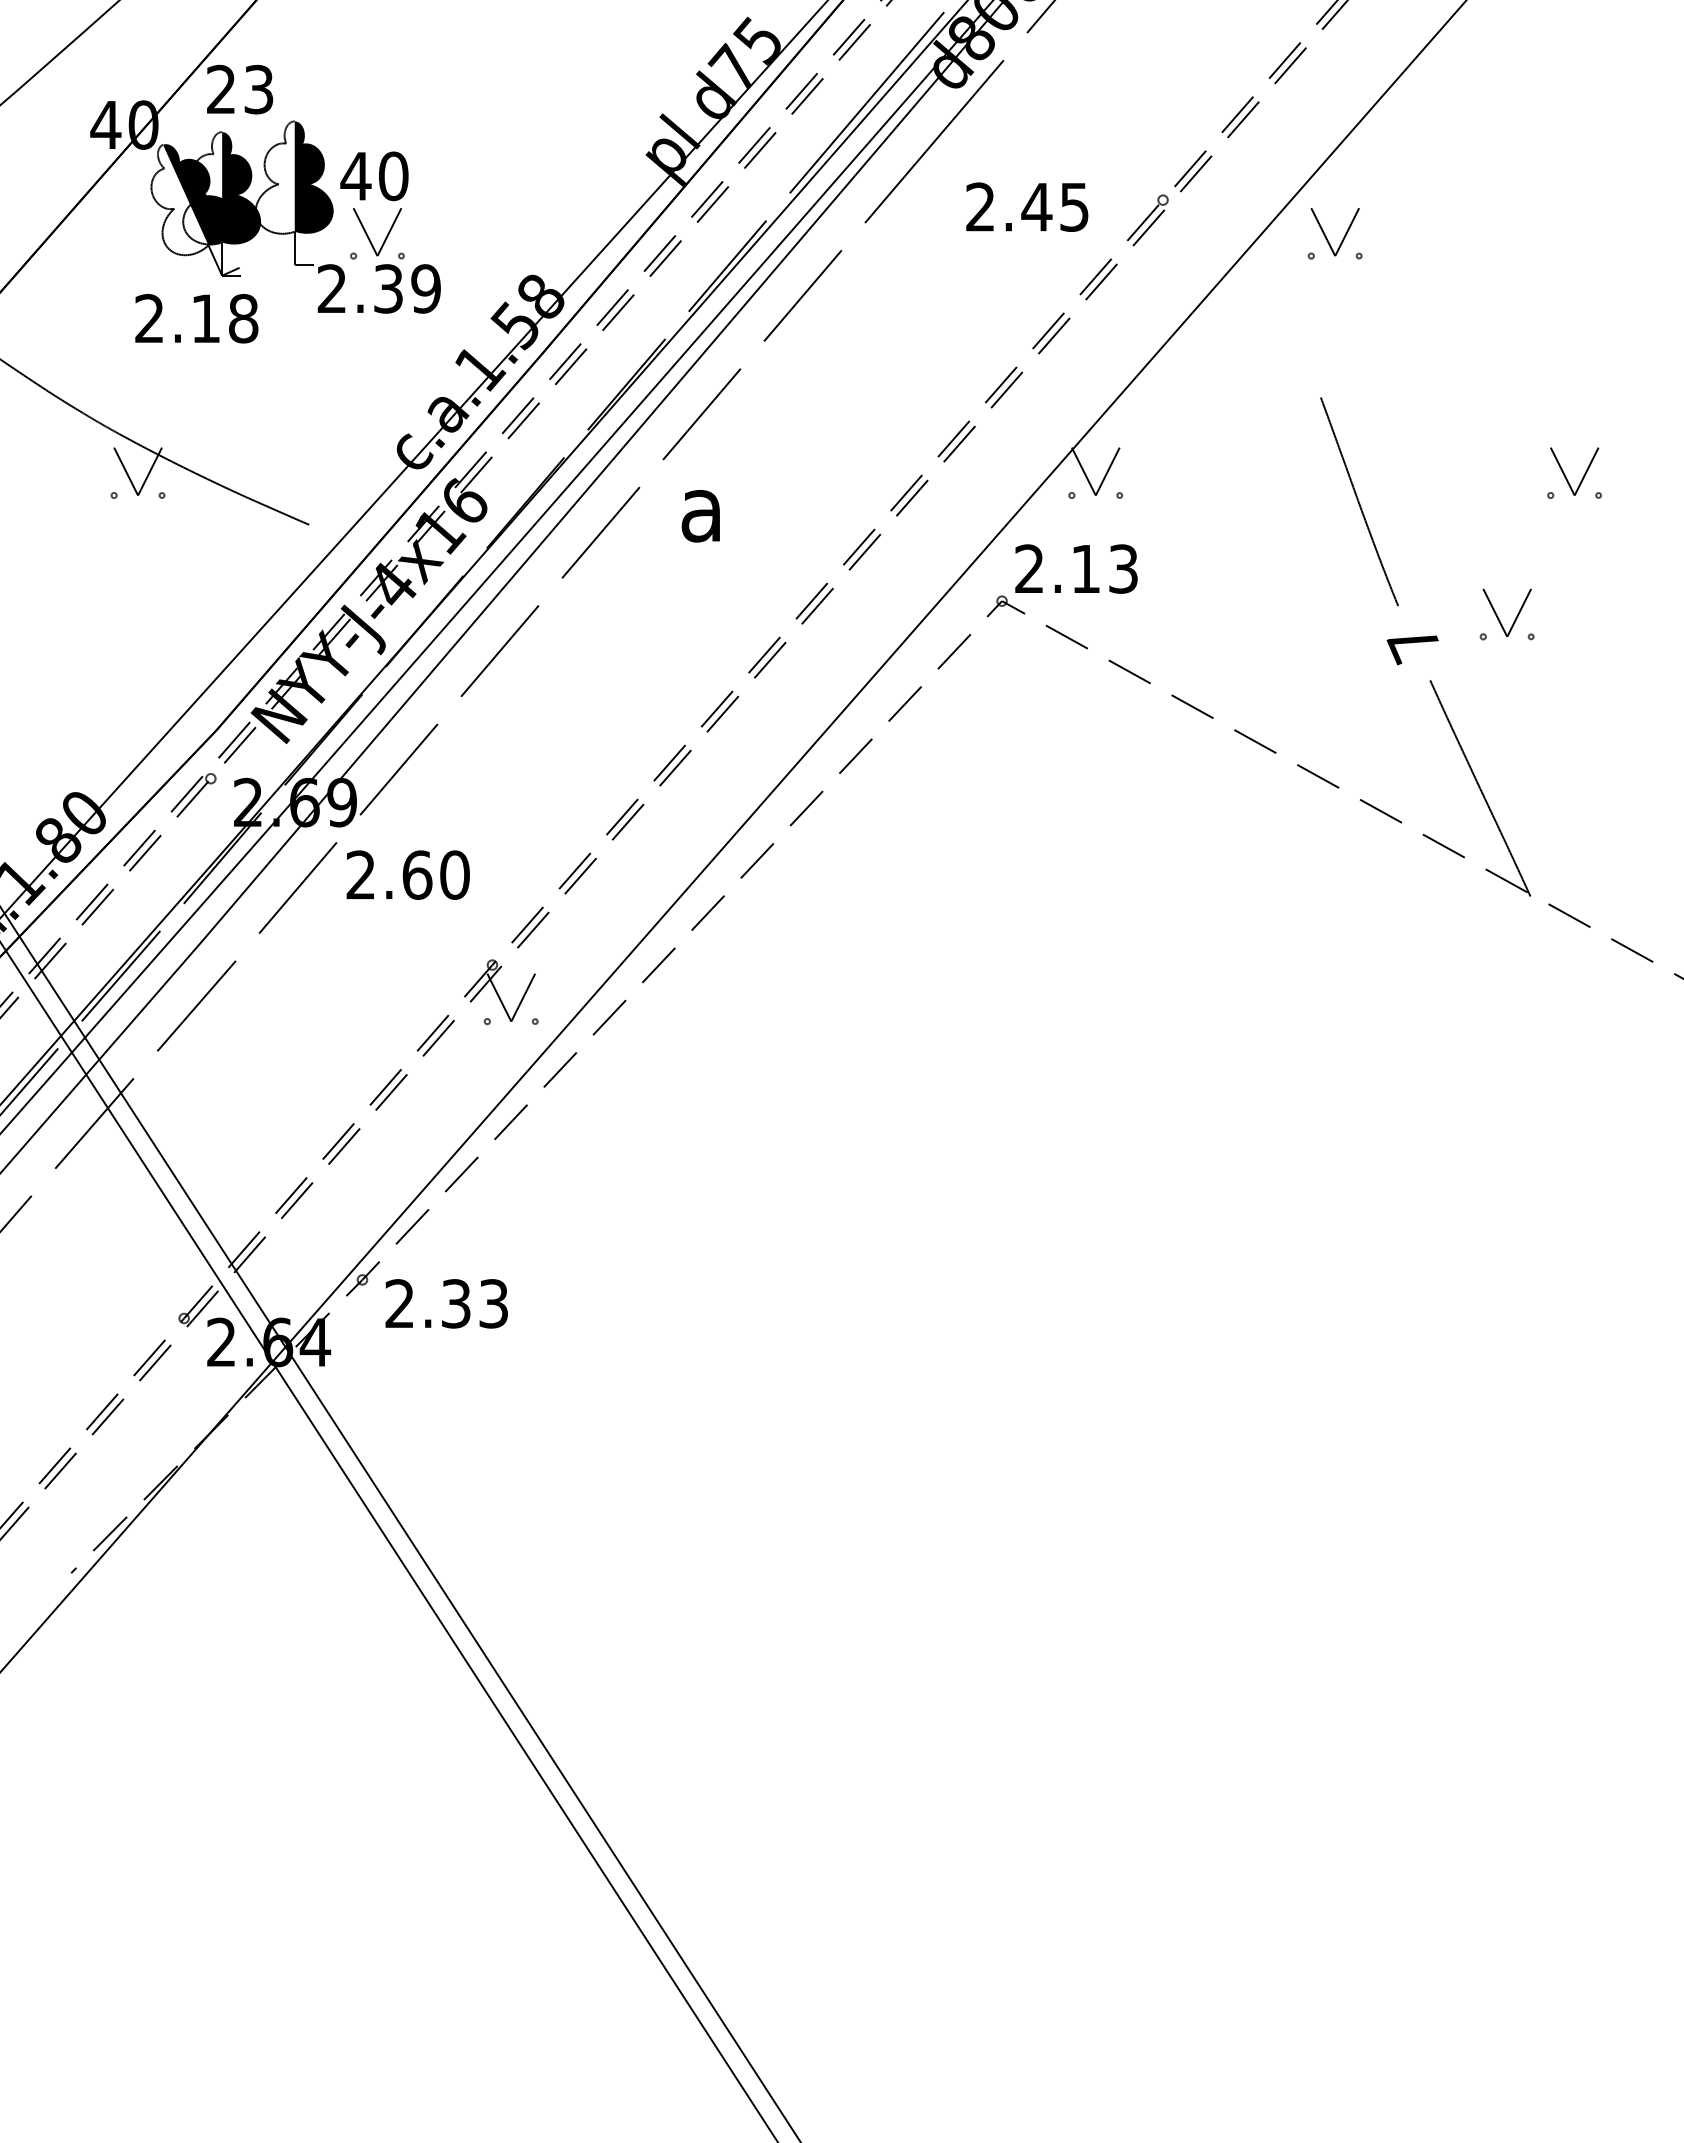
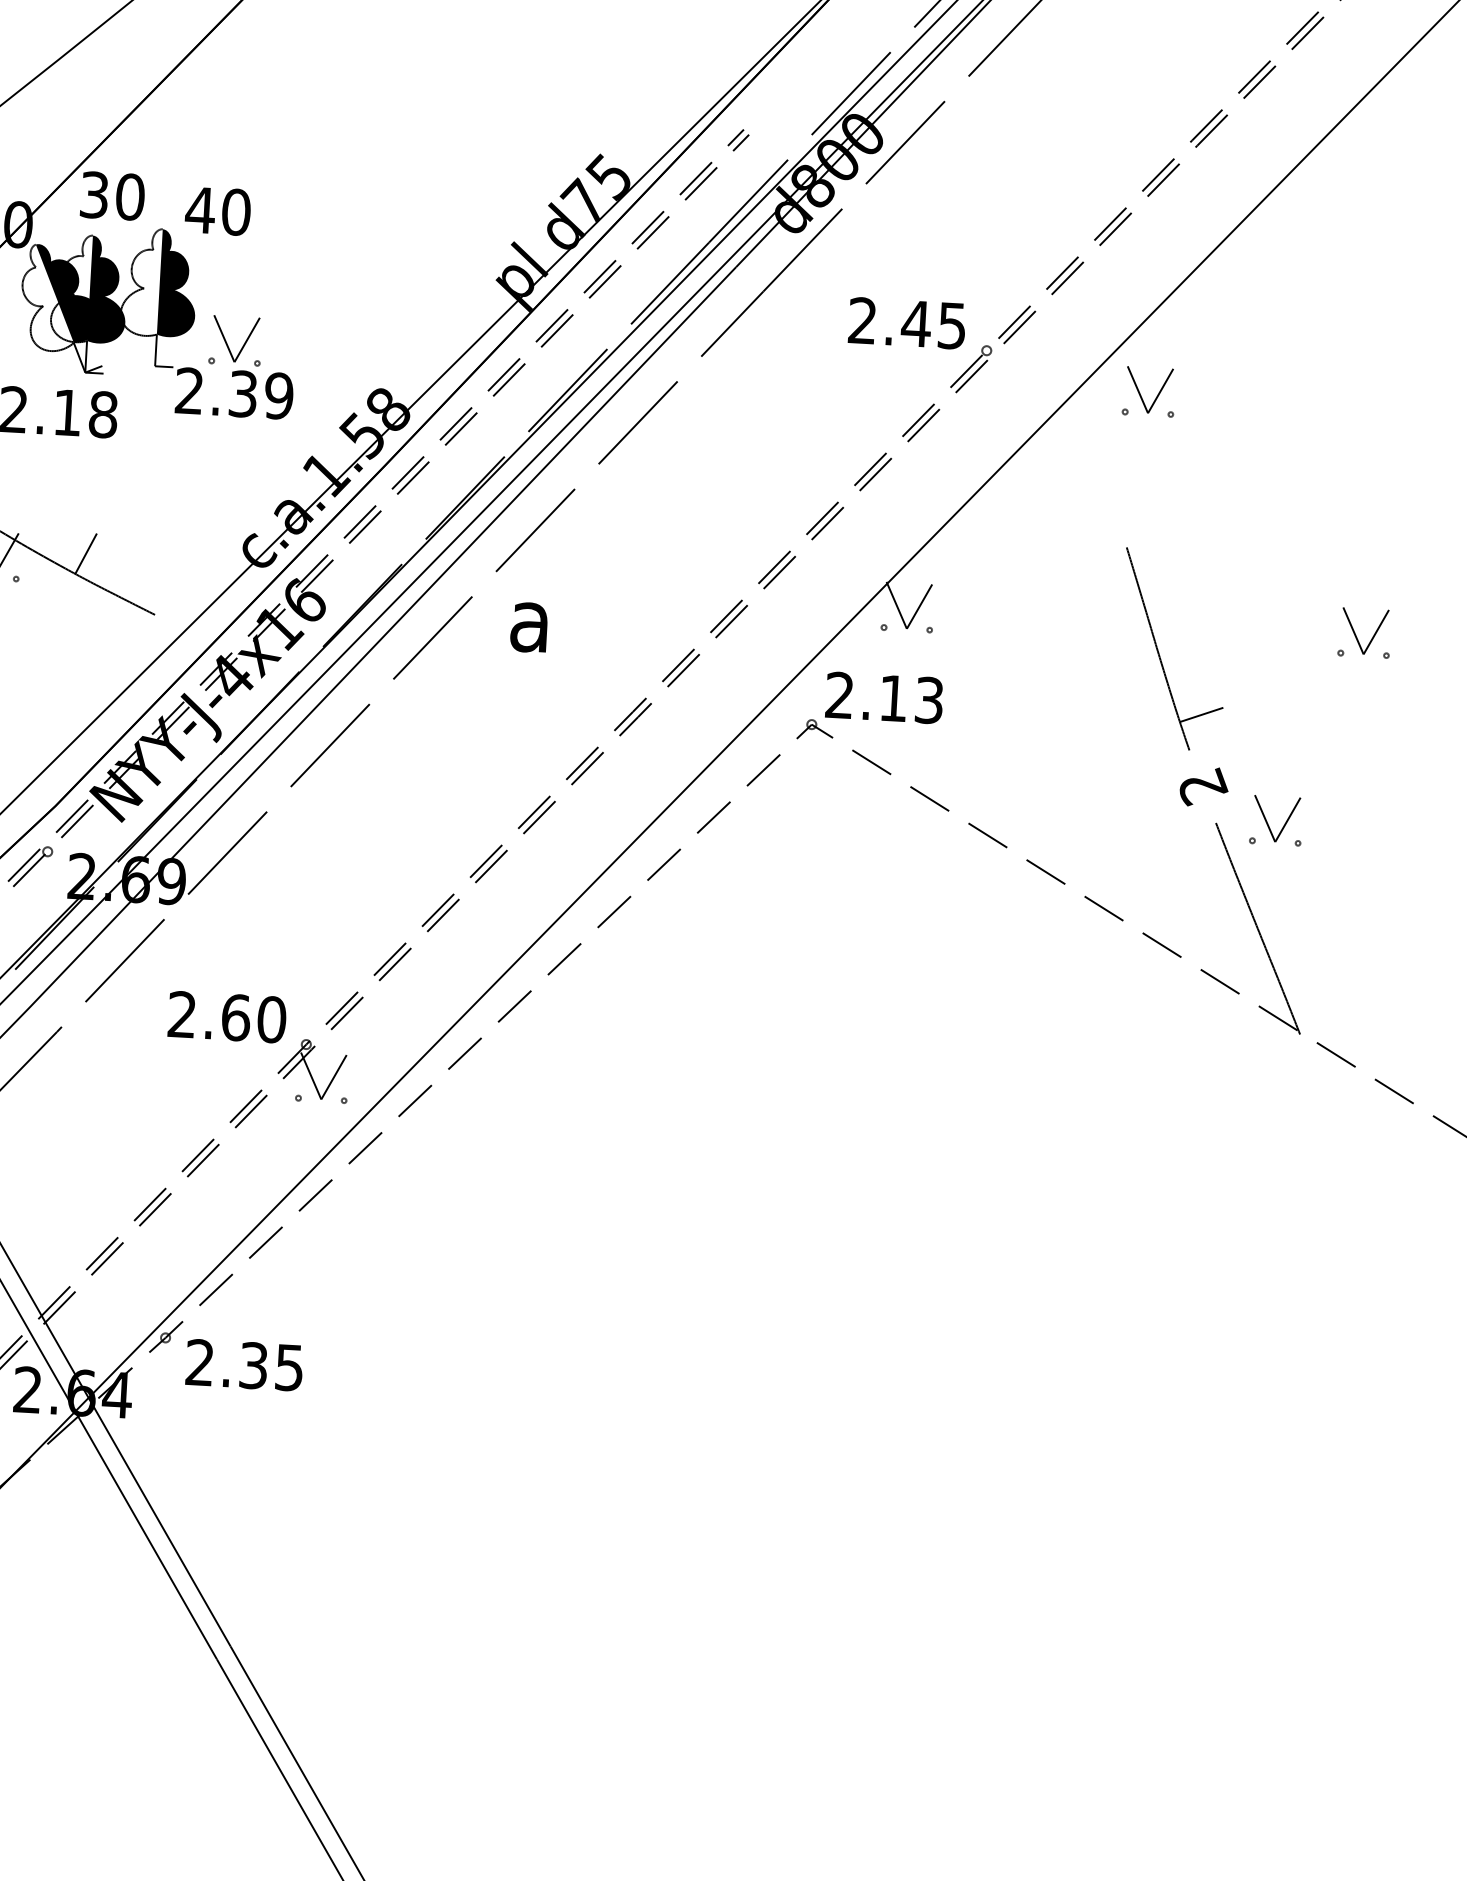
text: (240, 89) -> (112, 195), 23 -> 30
text: (374, 176) -> (218, 211), moved
text: (1027, 206) -> (907, 322), moved
line: (233, 464) -> (86, 553), added
line: (1408, 567) -> (1201, 714), added
part: (1499, 618) -> (1268, 824), moved
text: (1413, 643) -> (1202, 786), 7 -> 2
text: (407, 874) -> (226, 1016), moved
text: (493, 1303) -> (289, 1367), 2.33 -> 2.35

